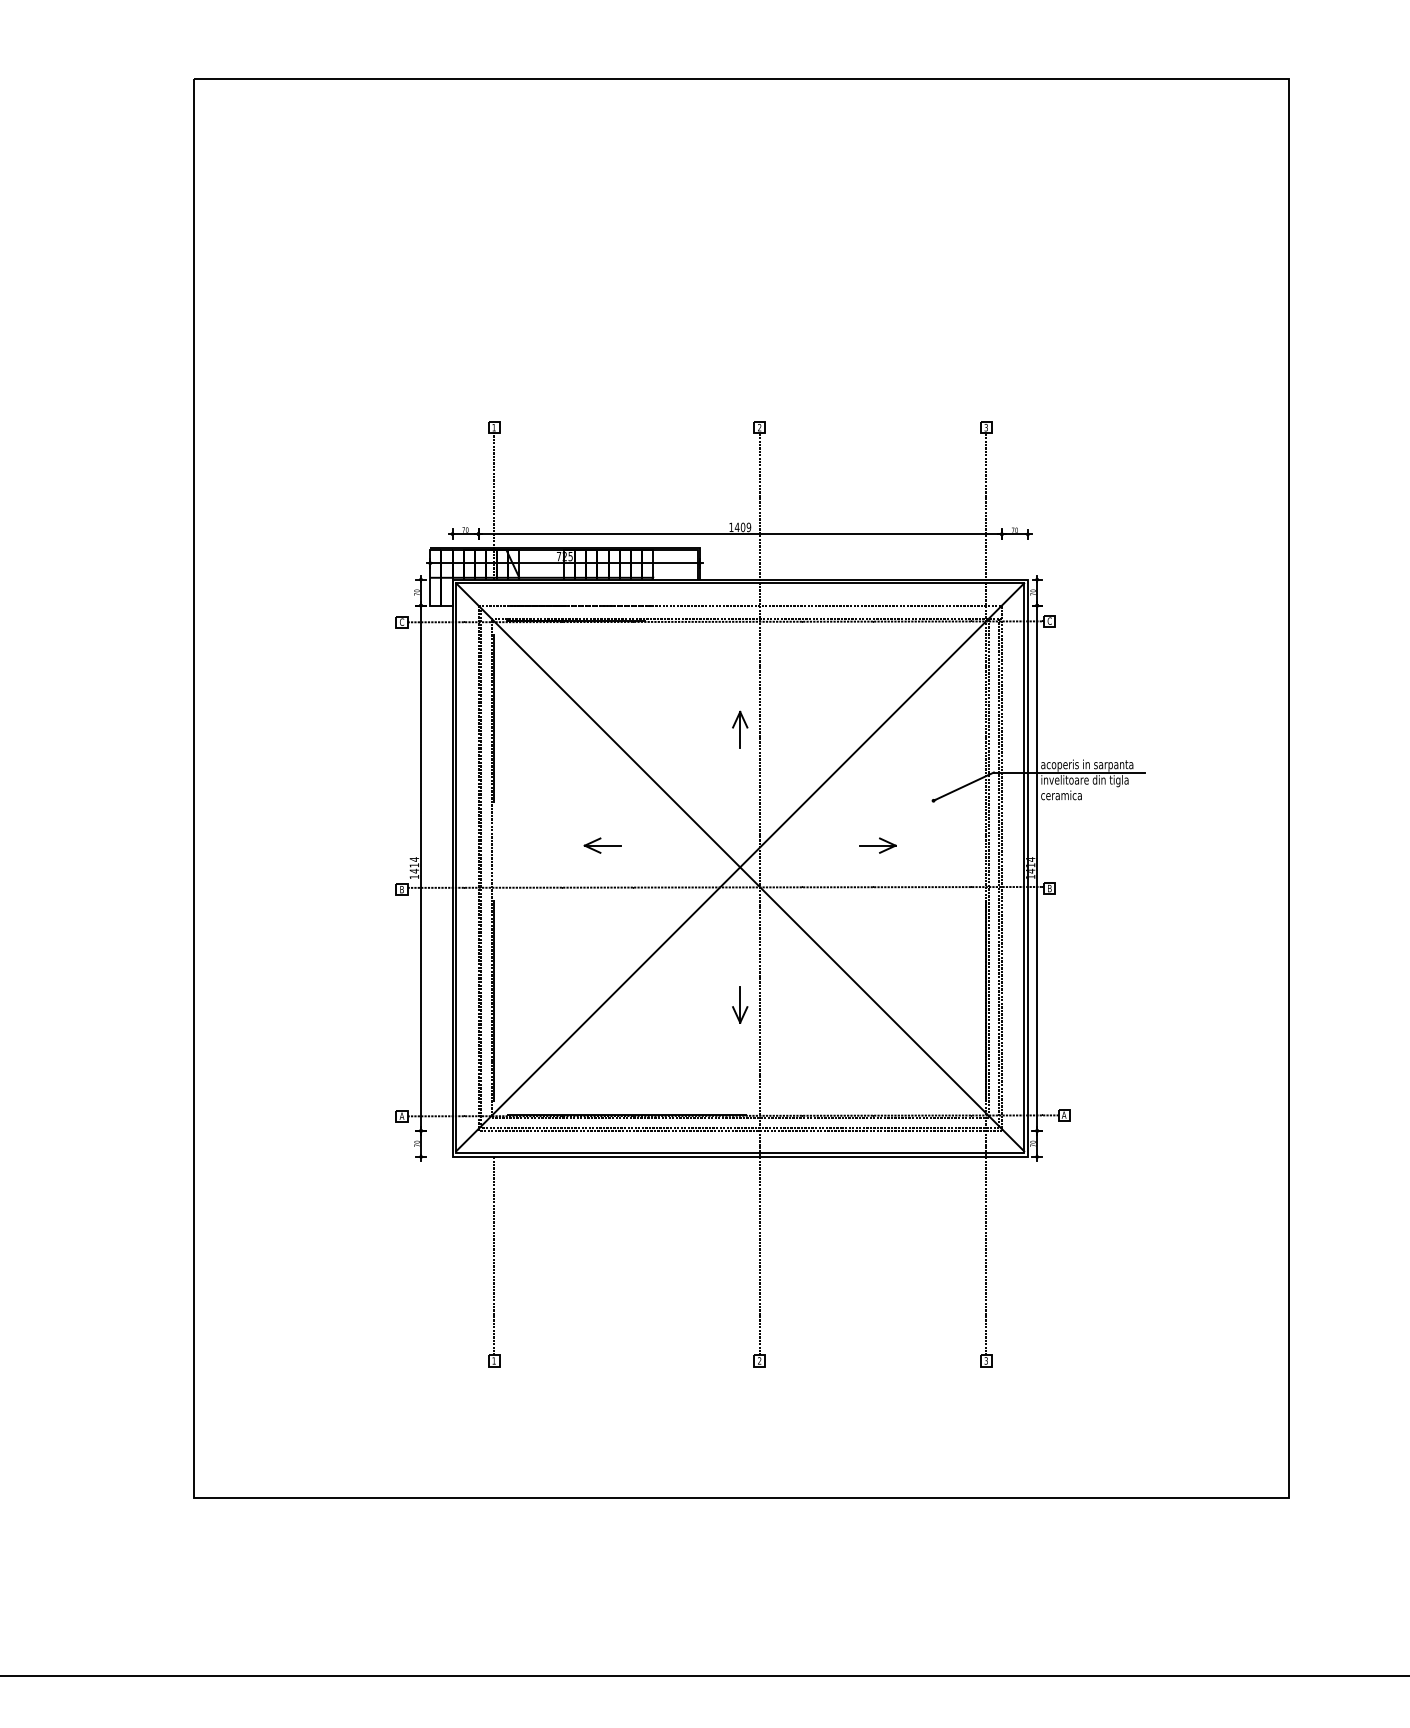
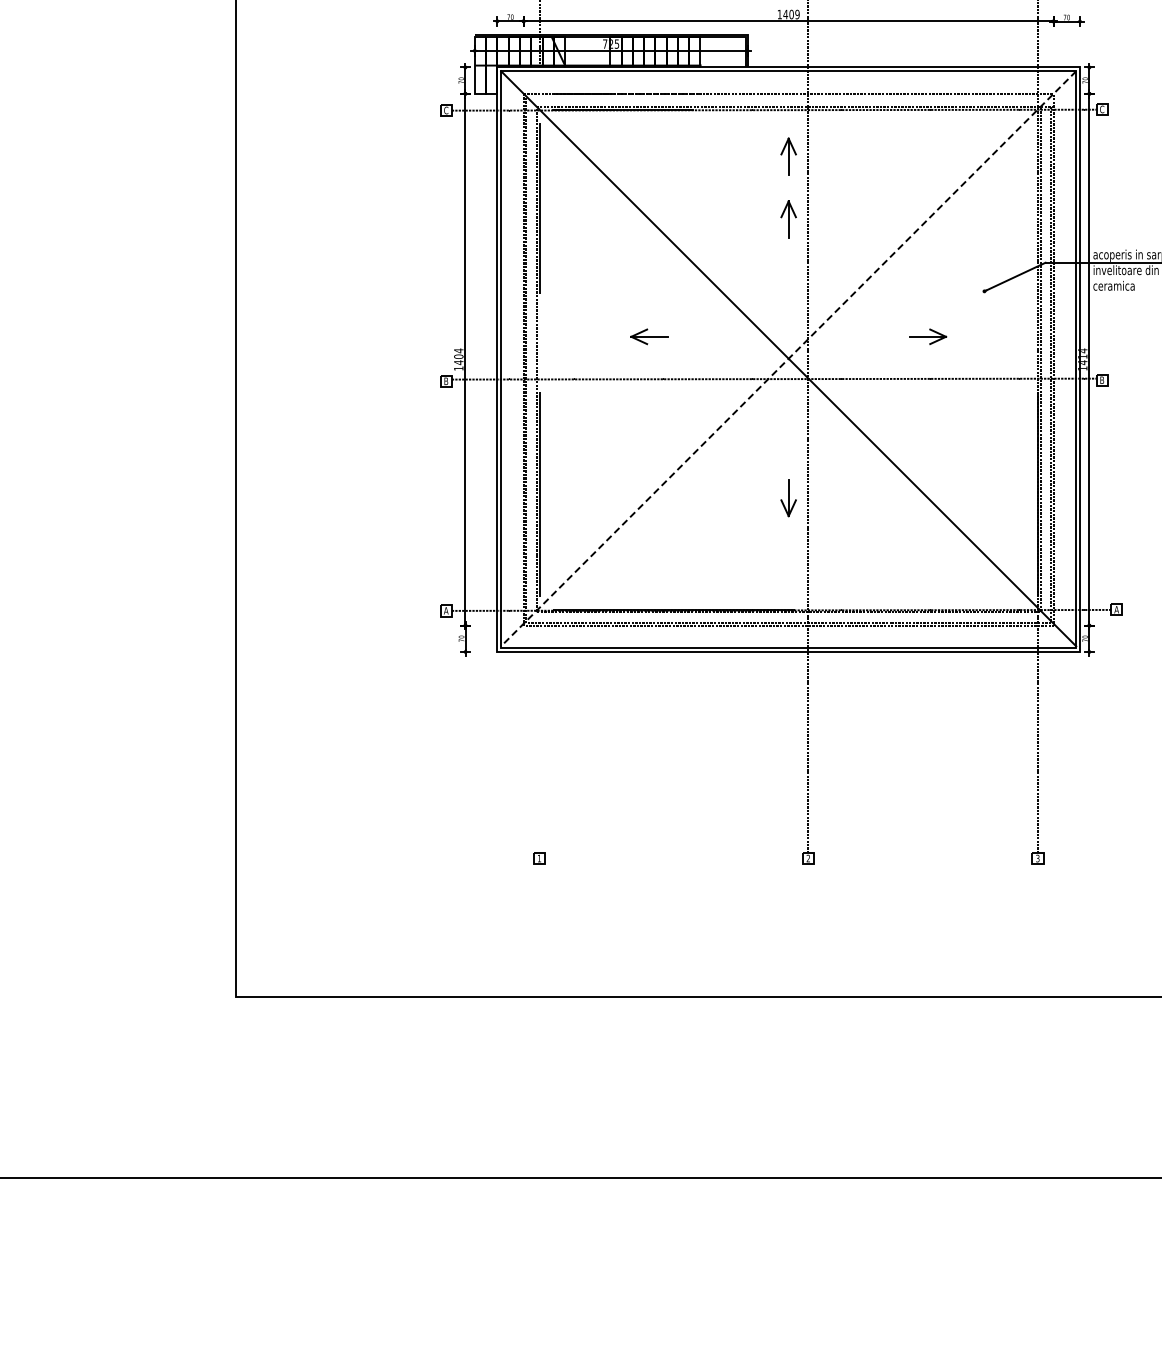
part: (740, 667) -> (788, 156), added
text: (414, 865) -> (458, 356), 1414 -> 1404
line: (740, 867) -> (788, 358), solid -> dashed
line: (494, 1255) -> (539, 751), removed

